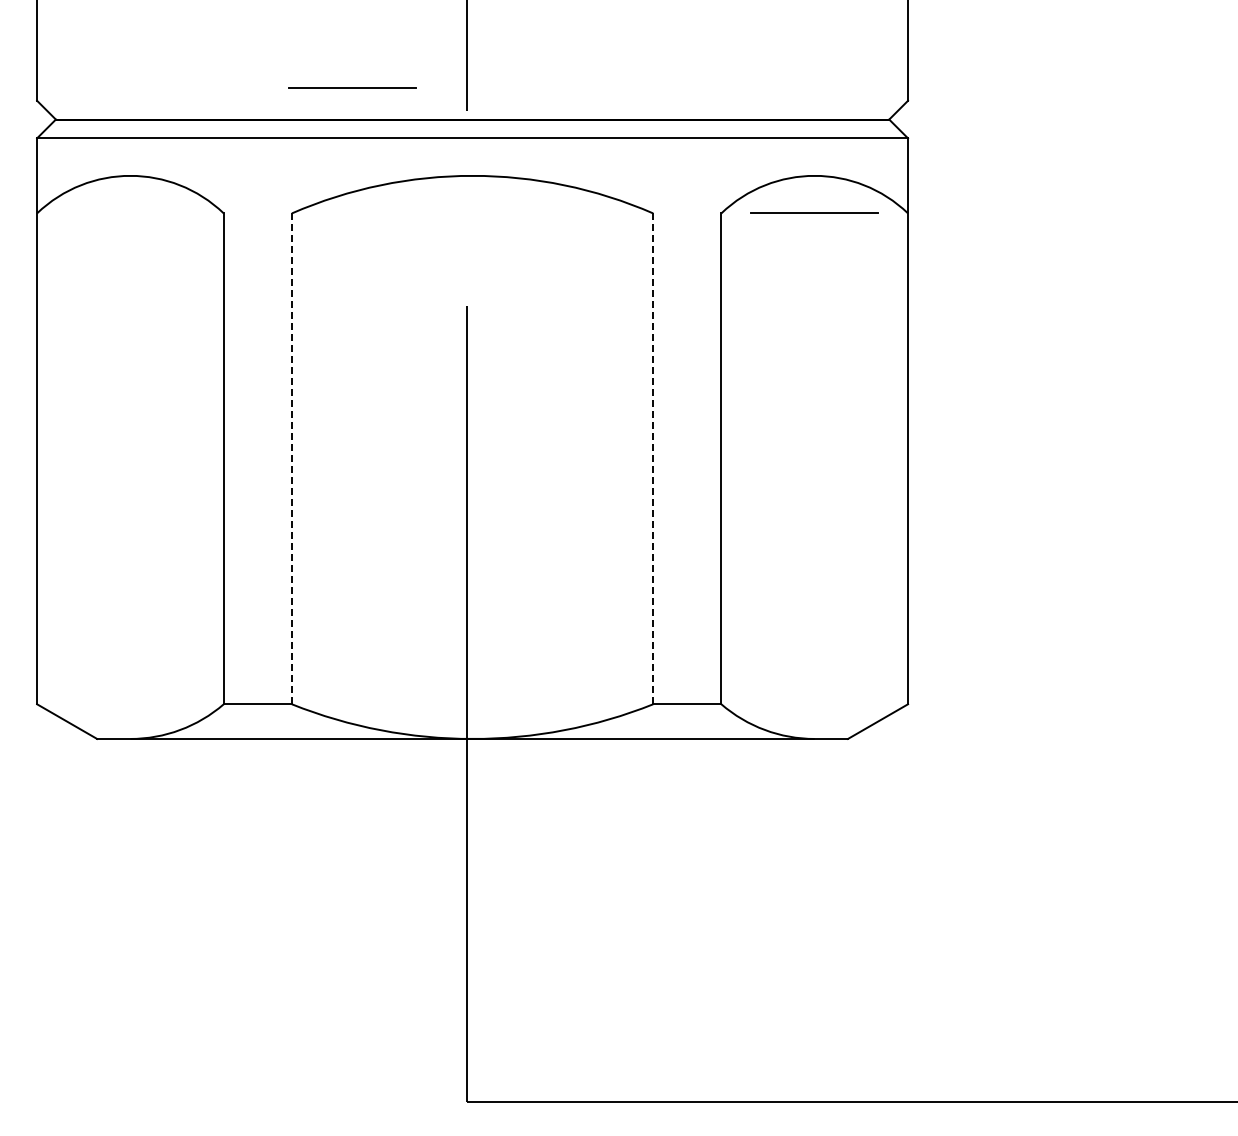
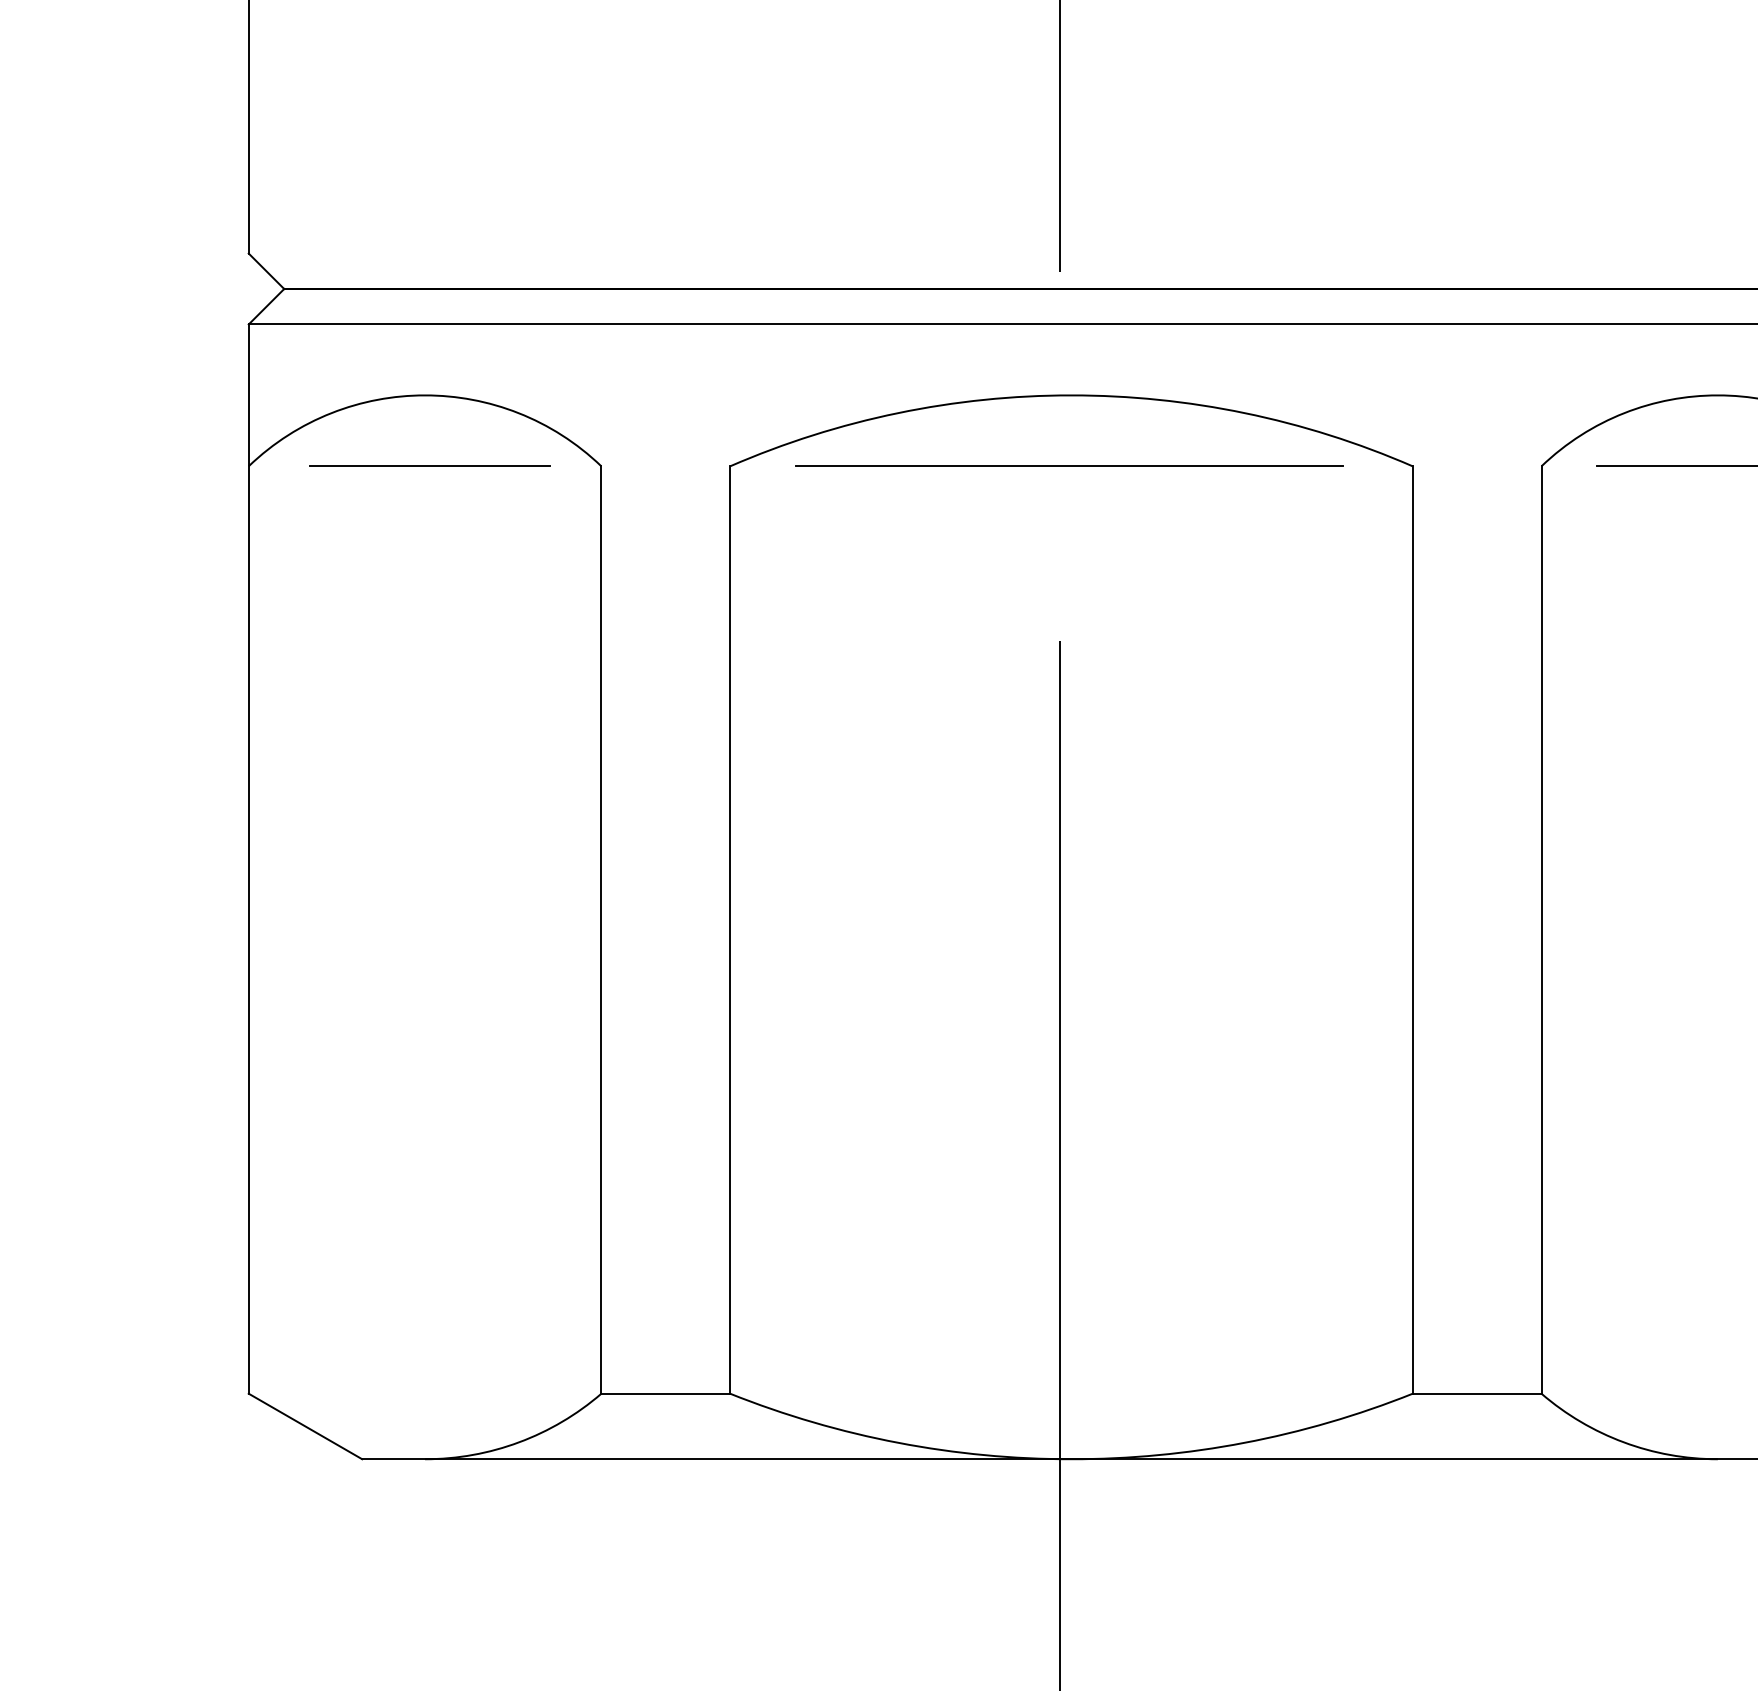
line: (352, 87) -> (428, 464), moved
line: (471, 212) -> (1069, 464), added
line: (653, 458) -> (1413, 929), dashed -> solid
line: (291, 459) -> (729, 931), dashed -> solid

